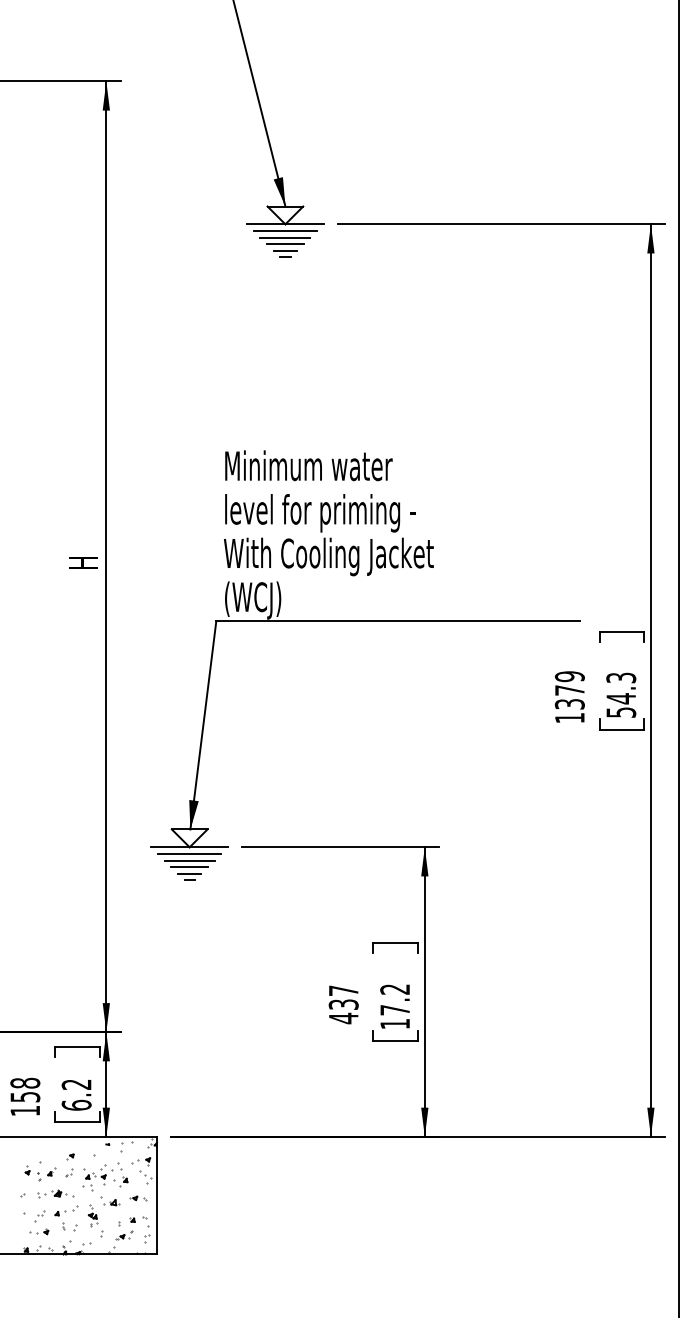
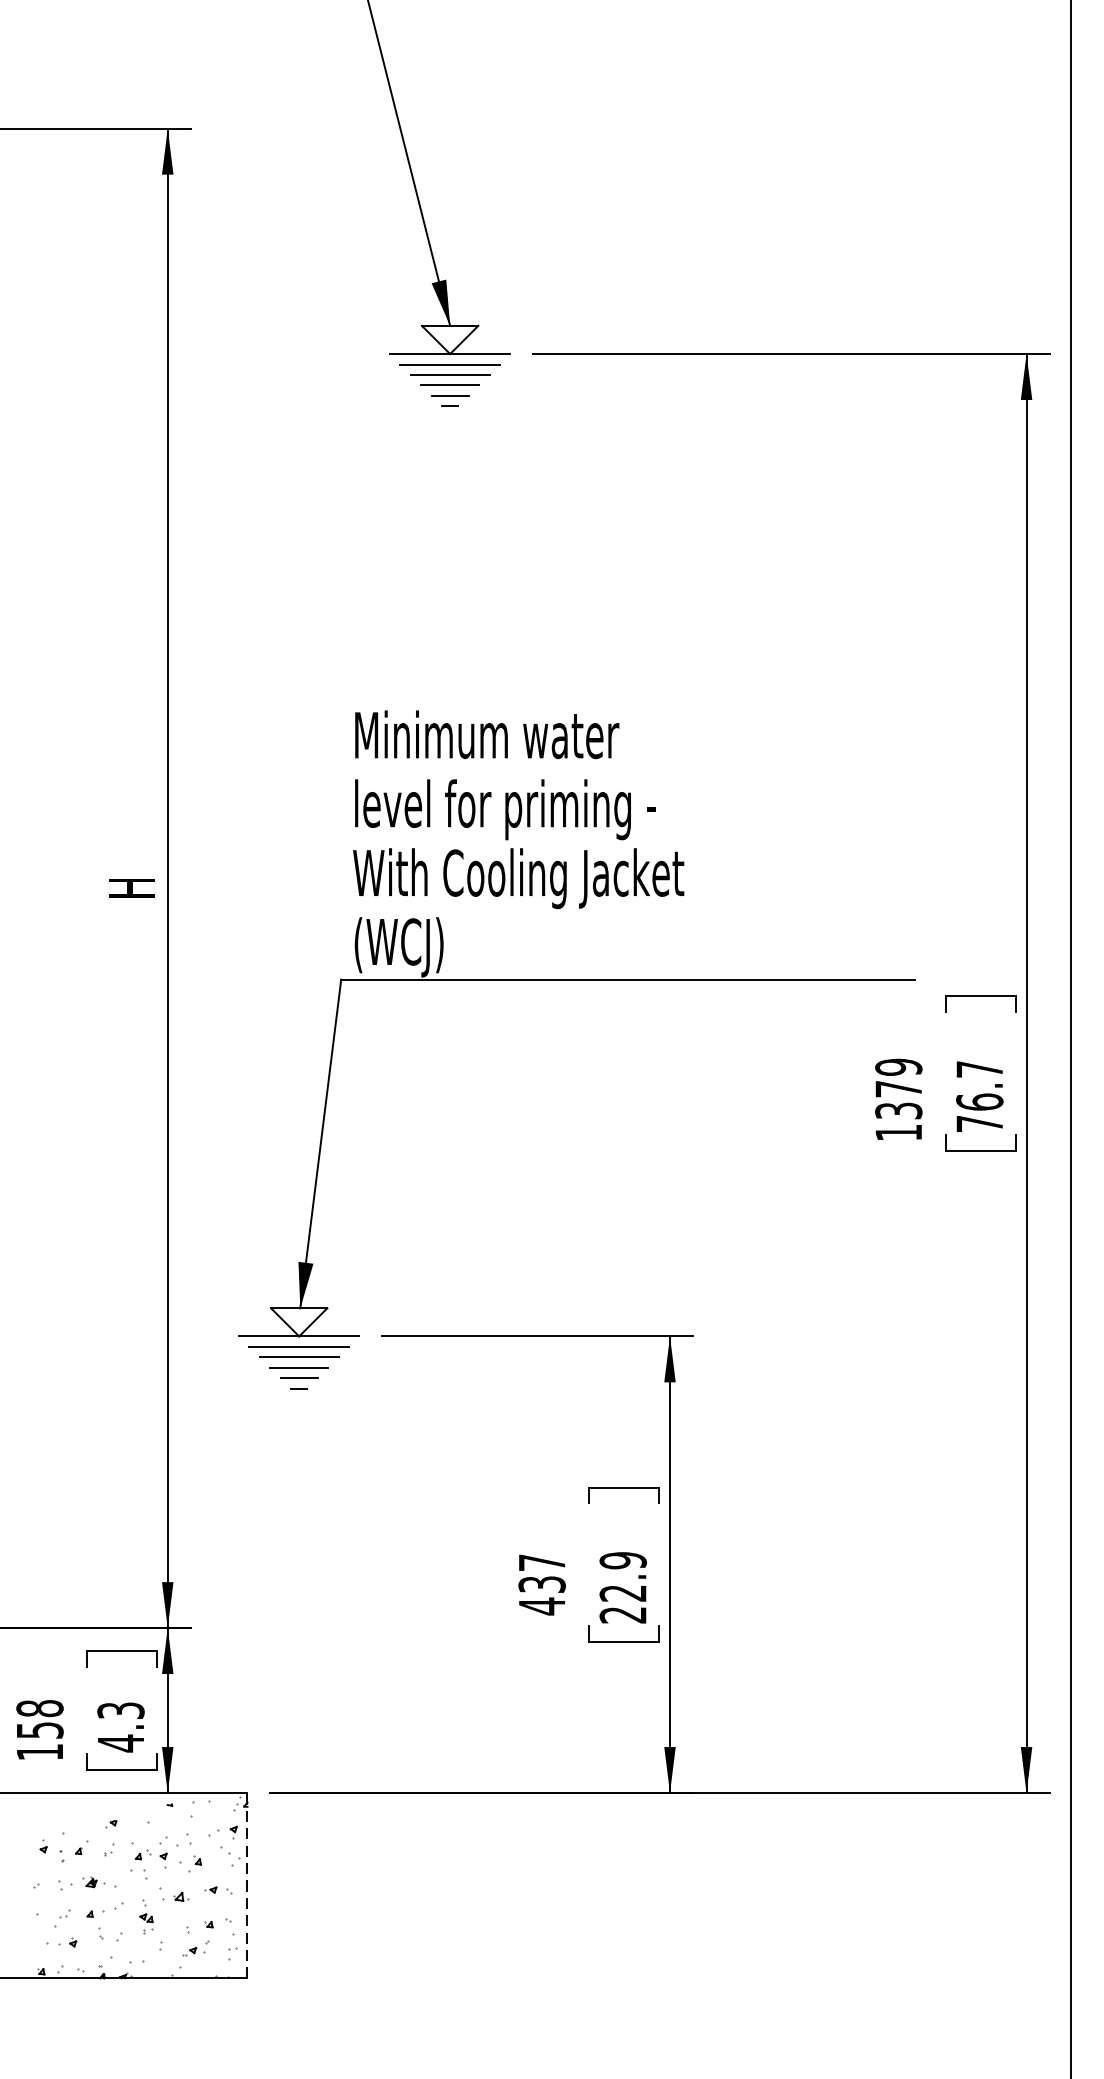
text: (621, 694) -> (980, 1095), 54.3 -> 76.7
text: (395, 1006) -> (623, 1587), 17.2 -> 22.9
text: (76, 1095) -> (120, 1727), 6.2 -> 4.3
line: (156, 1195) -> (246, 1885), solid -> dashed

